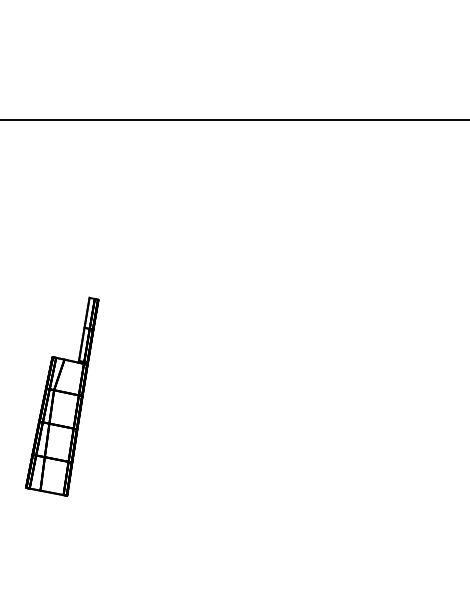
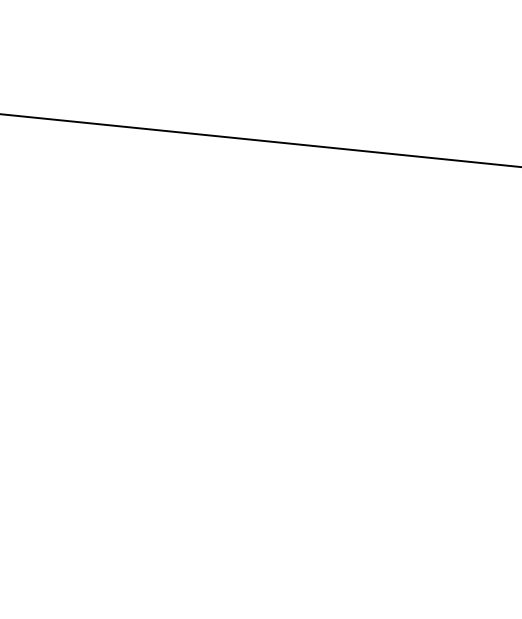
part: (62, 396) -> (89, 436), removed

